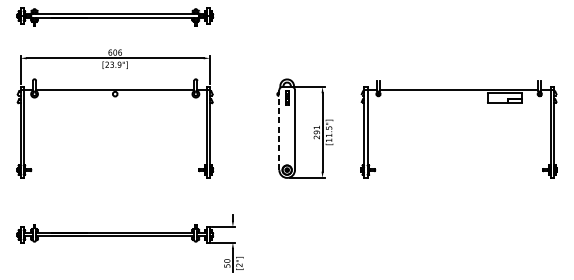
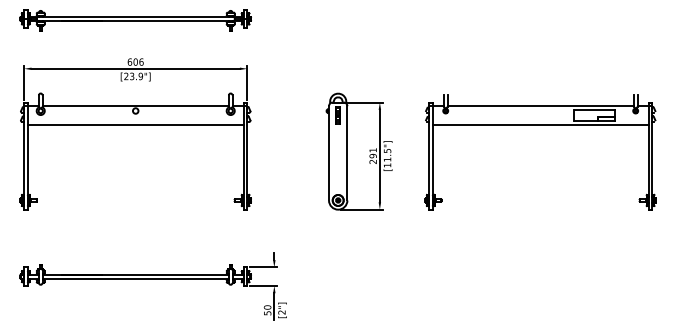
line: (115, 105) -> (135, 124), added
line: (458, 105) -> (540, 124), added
line: (279, 129) -> (329, 152), dashed -> solid

